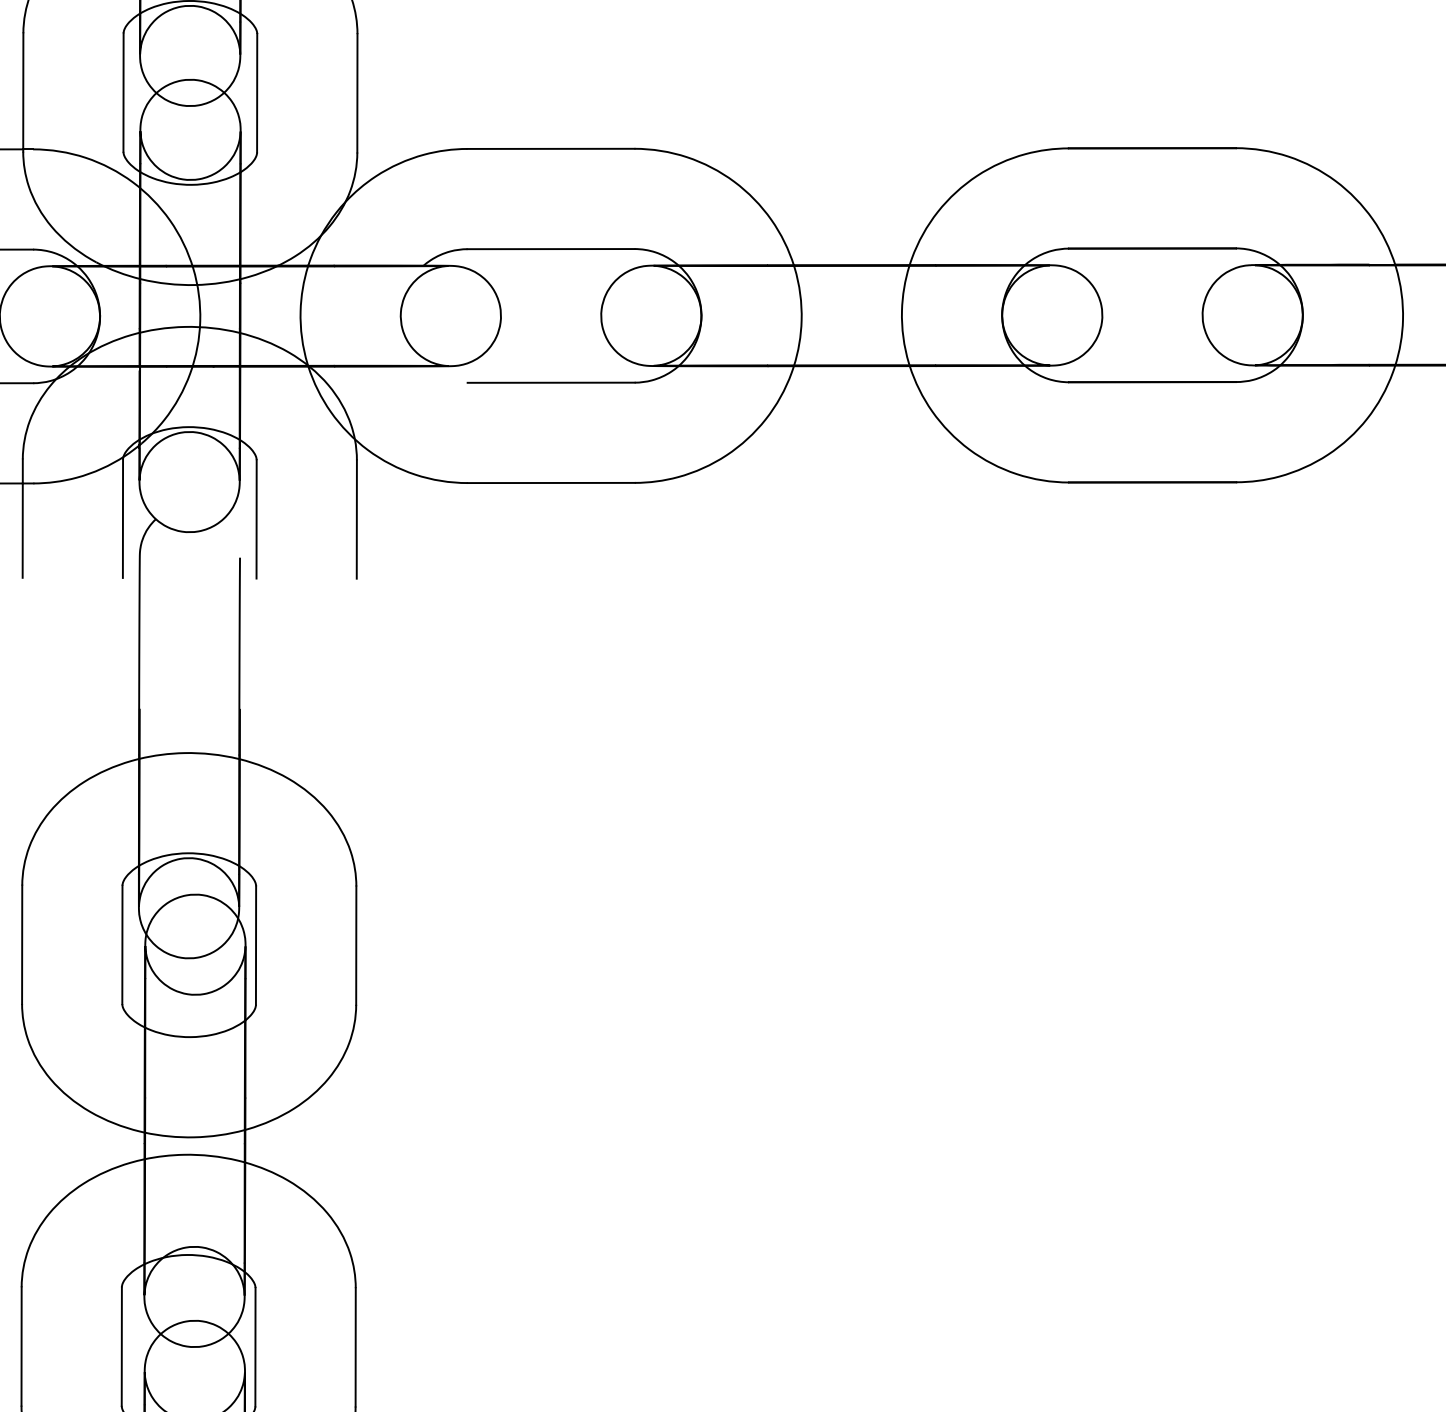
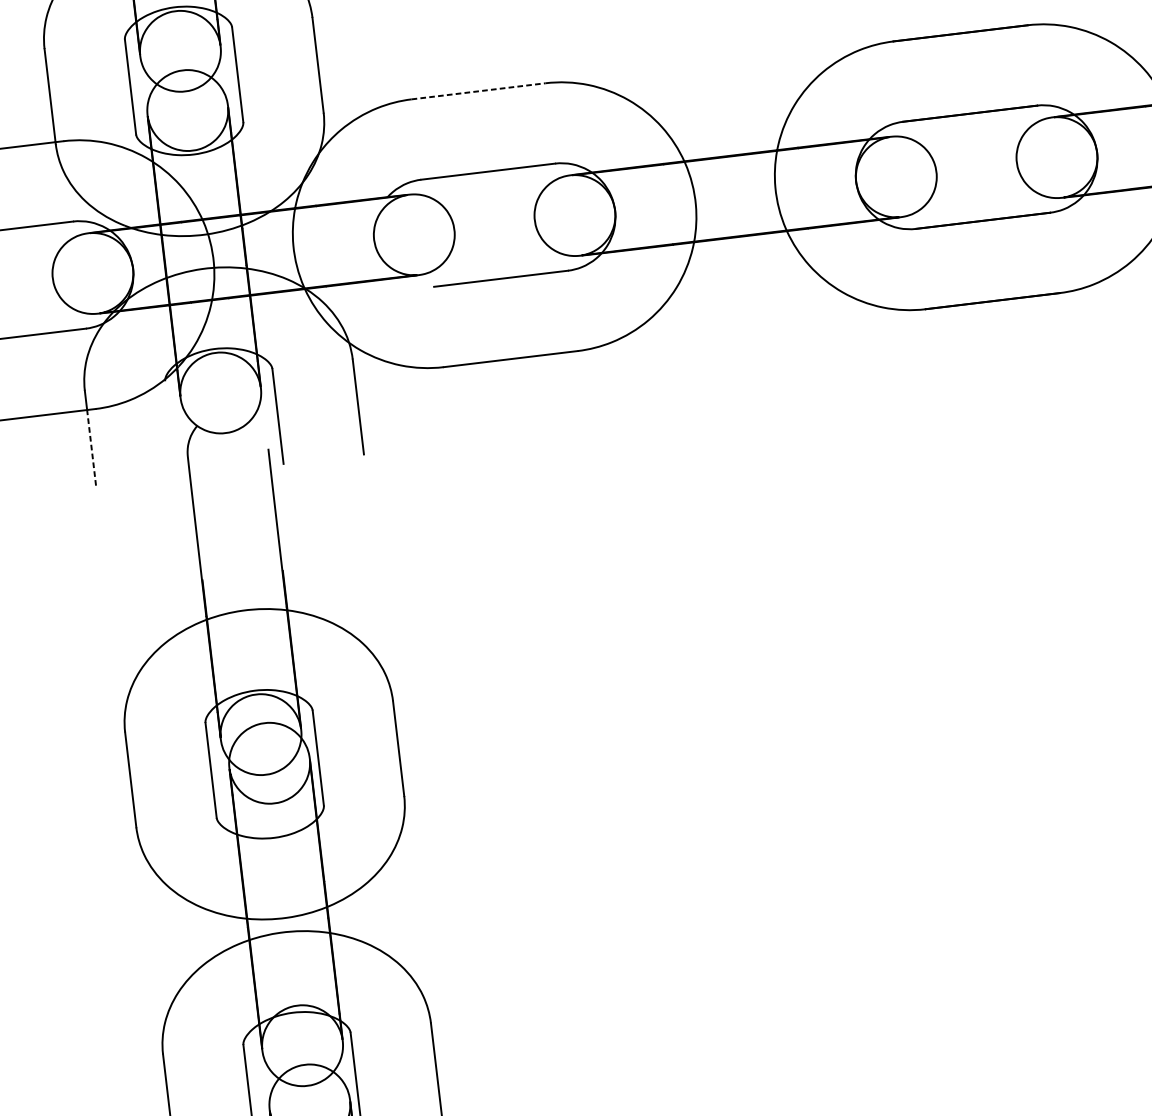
line: (550, 148) -> (478, 91), solid -> dashed
line: (122, 518) -> (170, 428), removed
line: (22, 530) -> (91, 447), solid -> dashed

